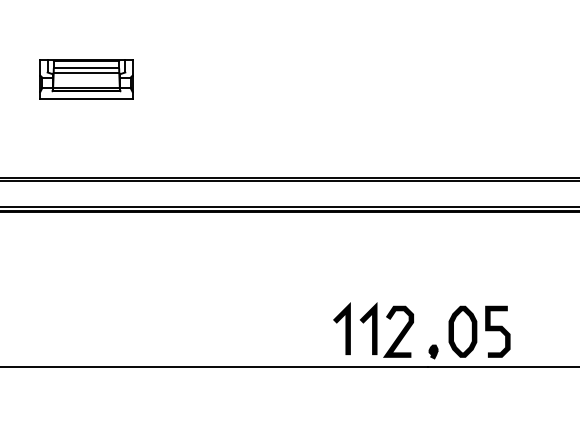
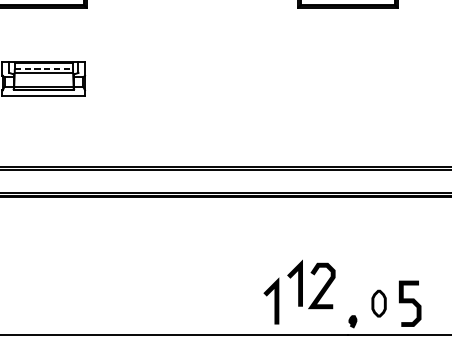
line: (86, 68) -> (43, 69), solid -> dashed
part: (377, 329) -> (303, 283), moved
part: (462, 331) -> (378, 303), size x0.6

